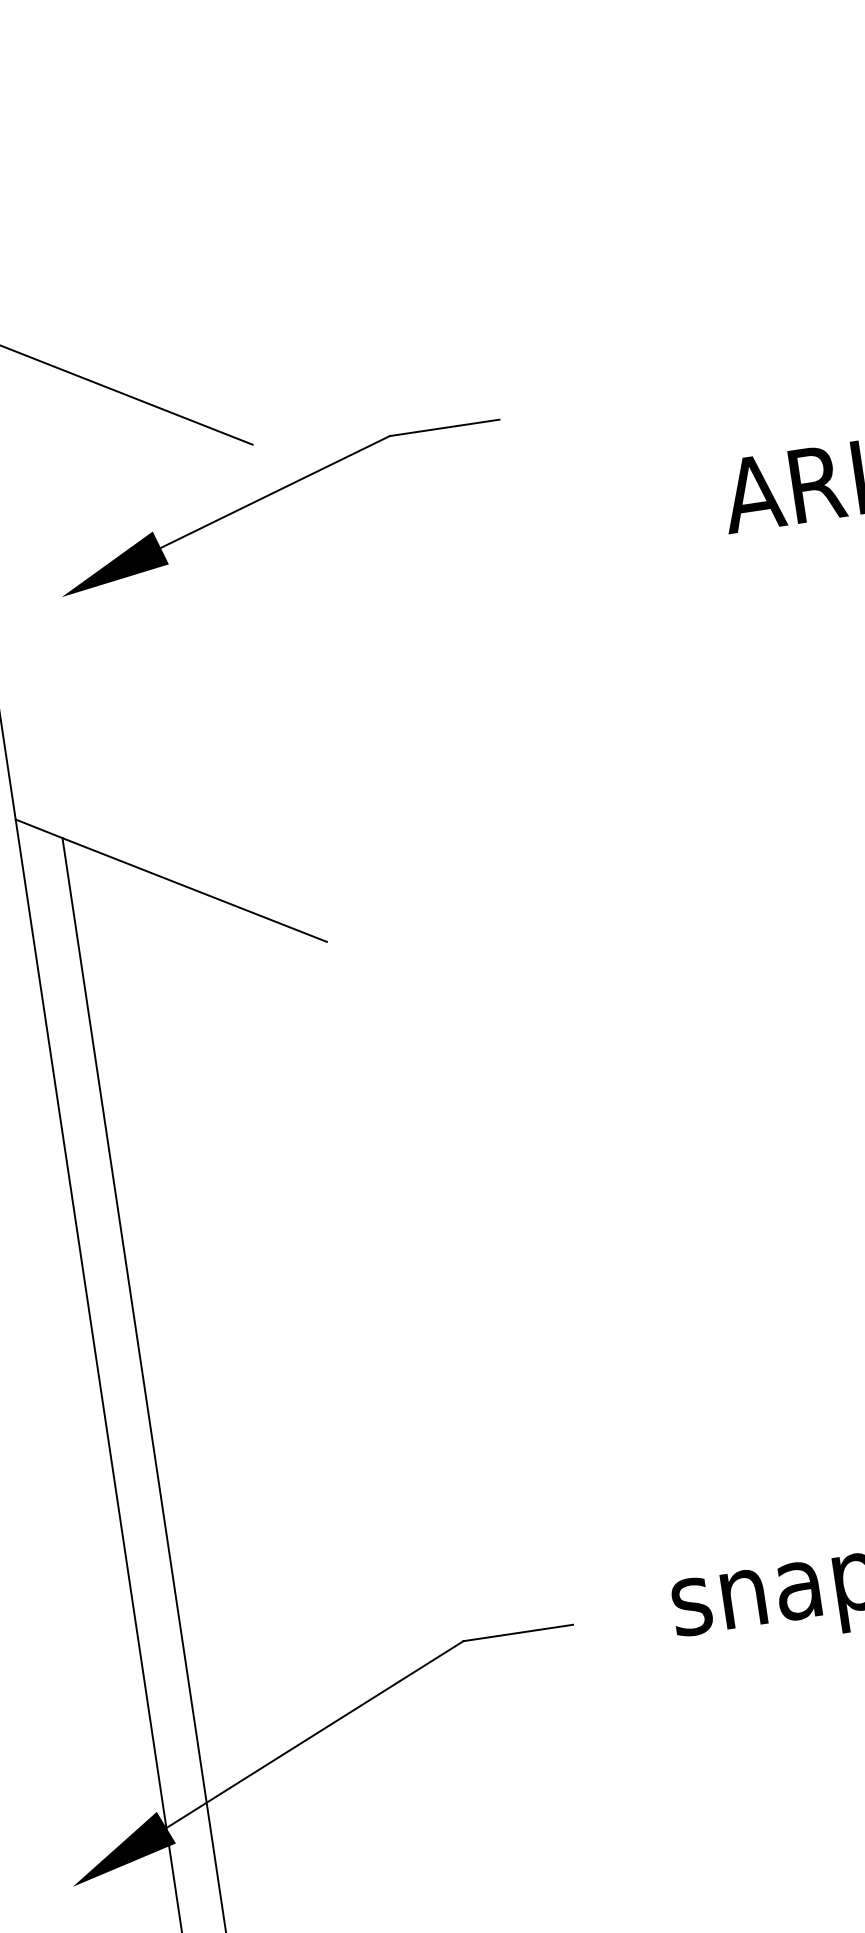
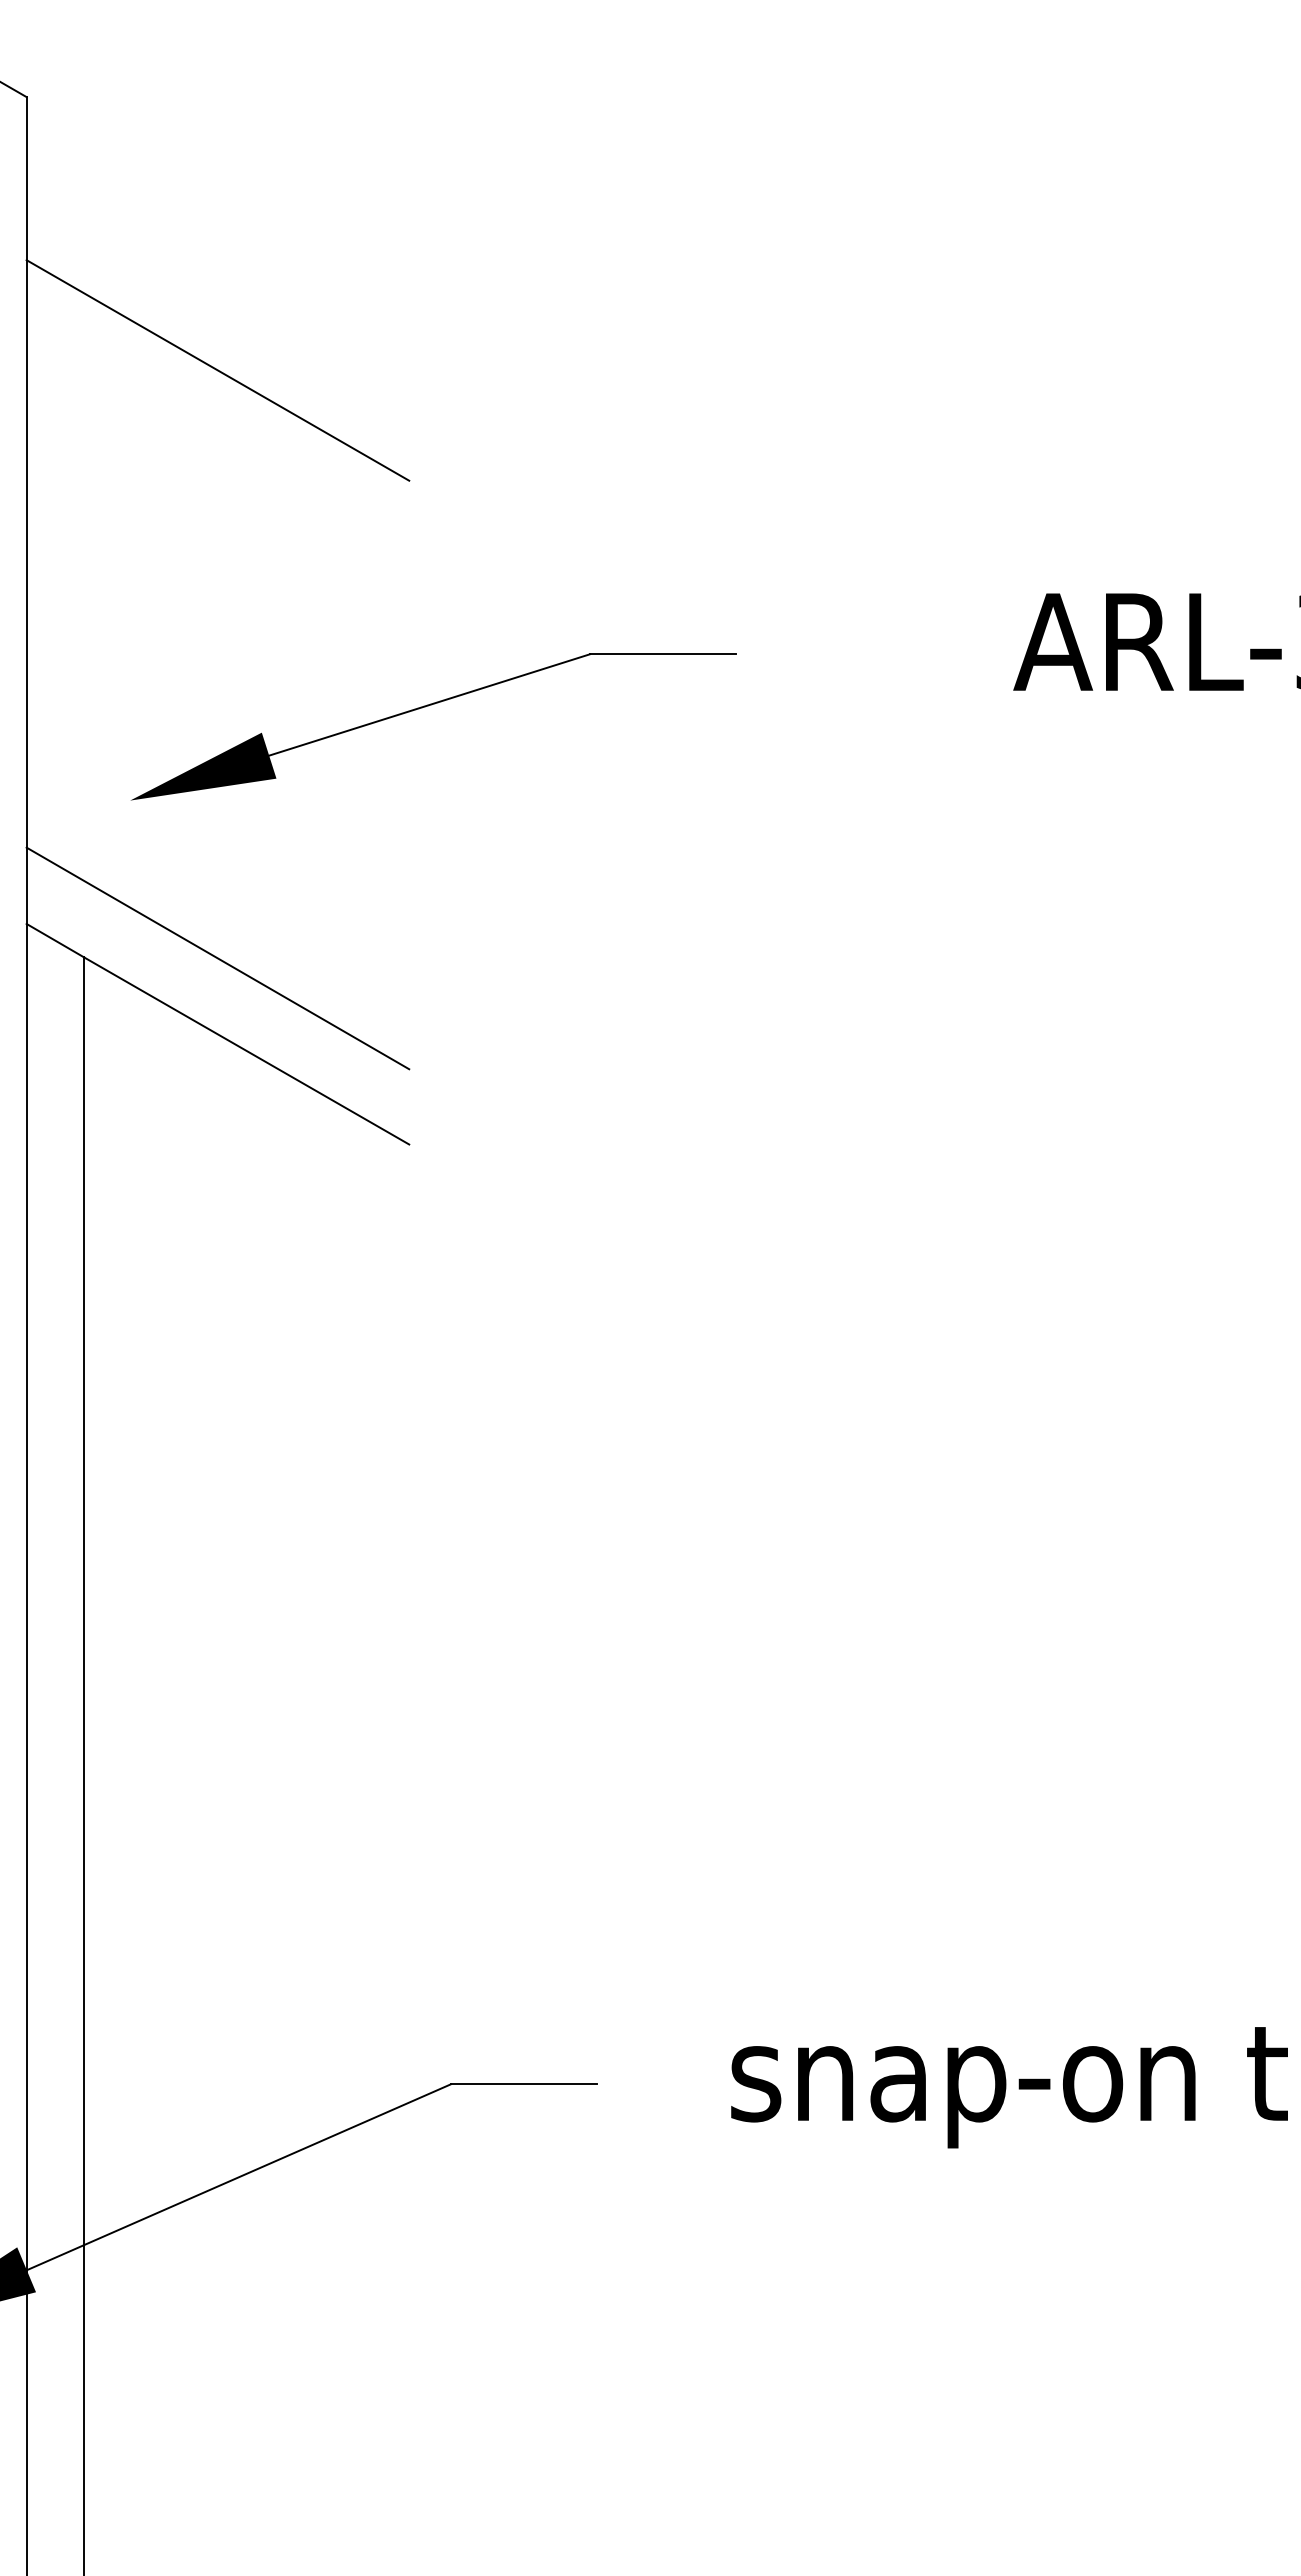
part: (274, 493) -> (428, 706), moved
line: (162, 824) -> (217, 958), added

